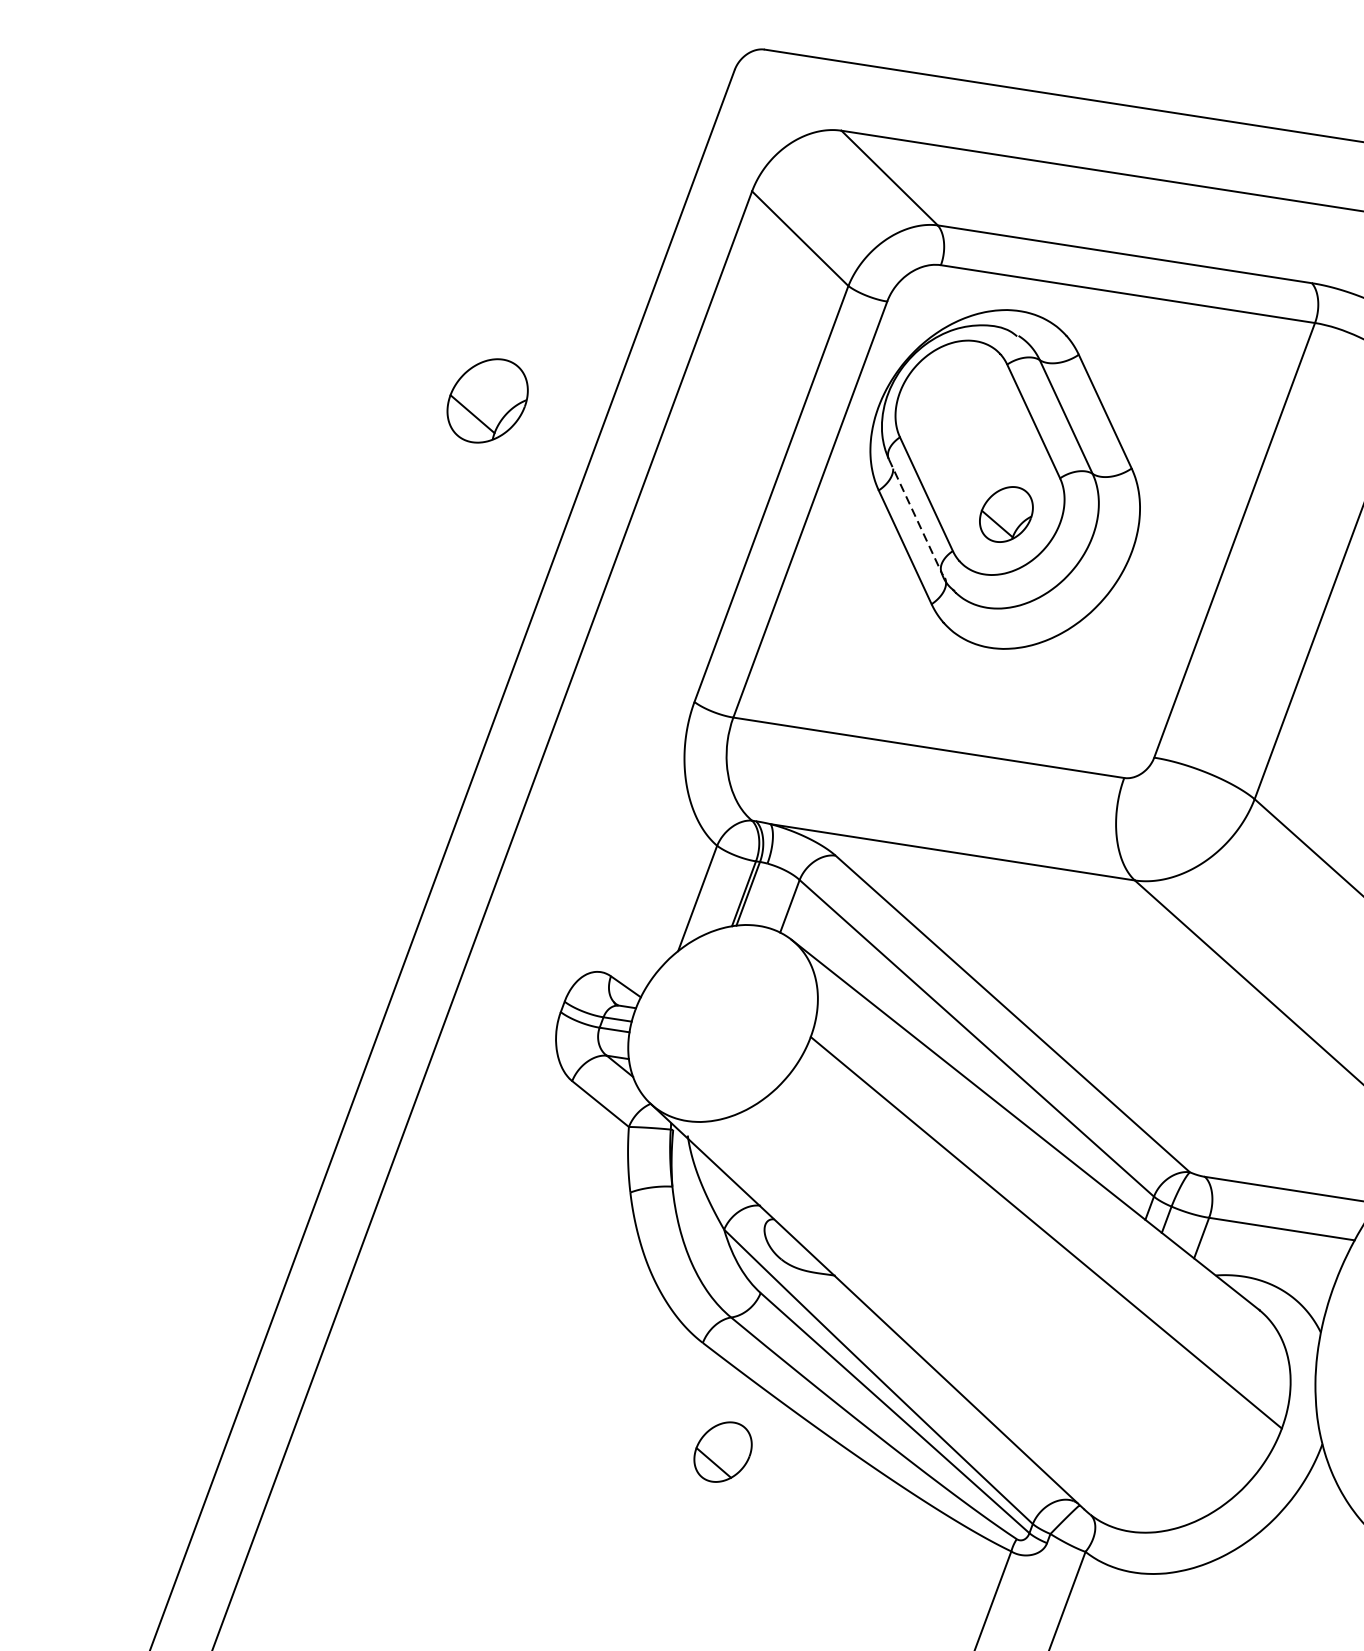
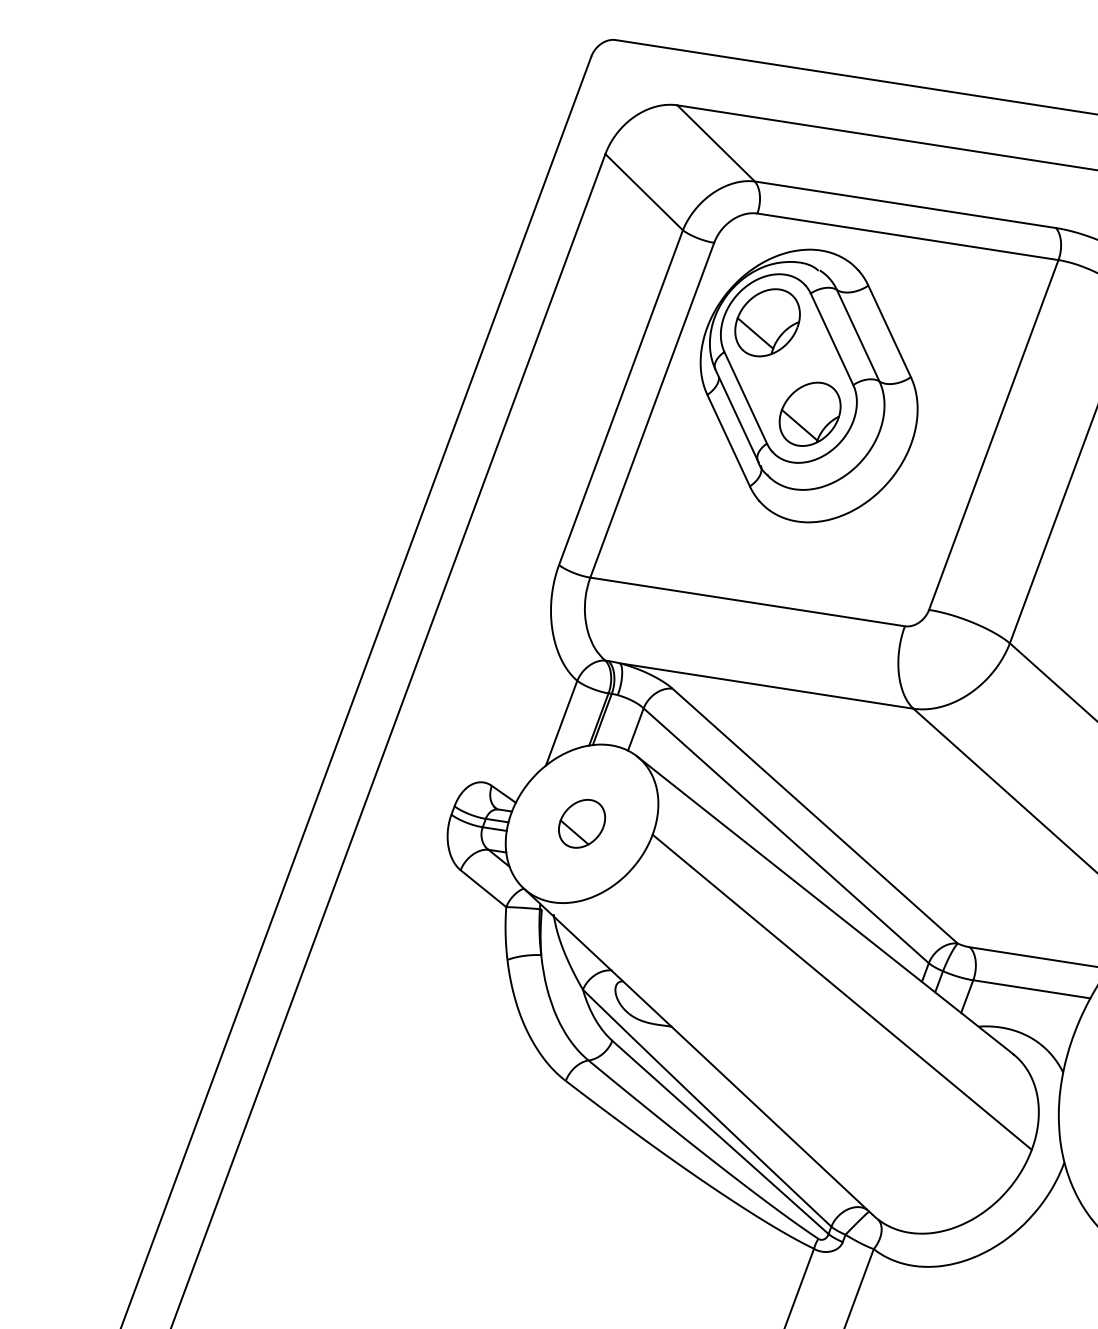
part: (487, 400) -> (767, 322), moved
part: (1005, 513) -> (809, 413), size x1.43
line: (914, 516) -> (736, 415), dashed -> solid
part: (723, 1451) -> (582, 823), moved

